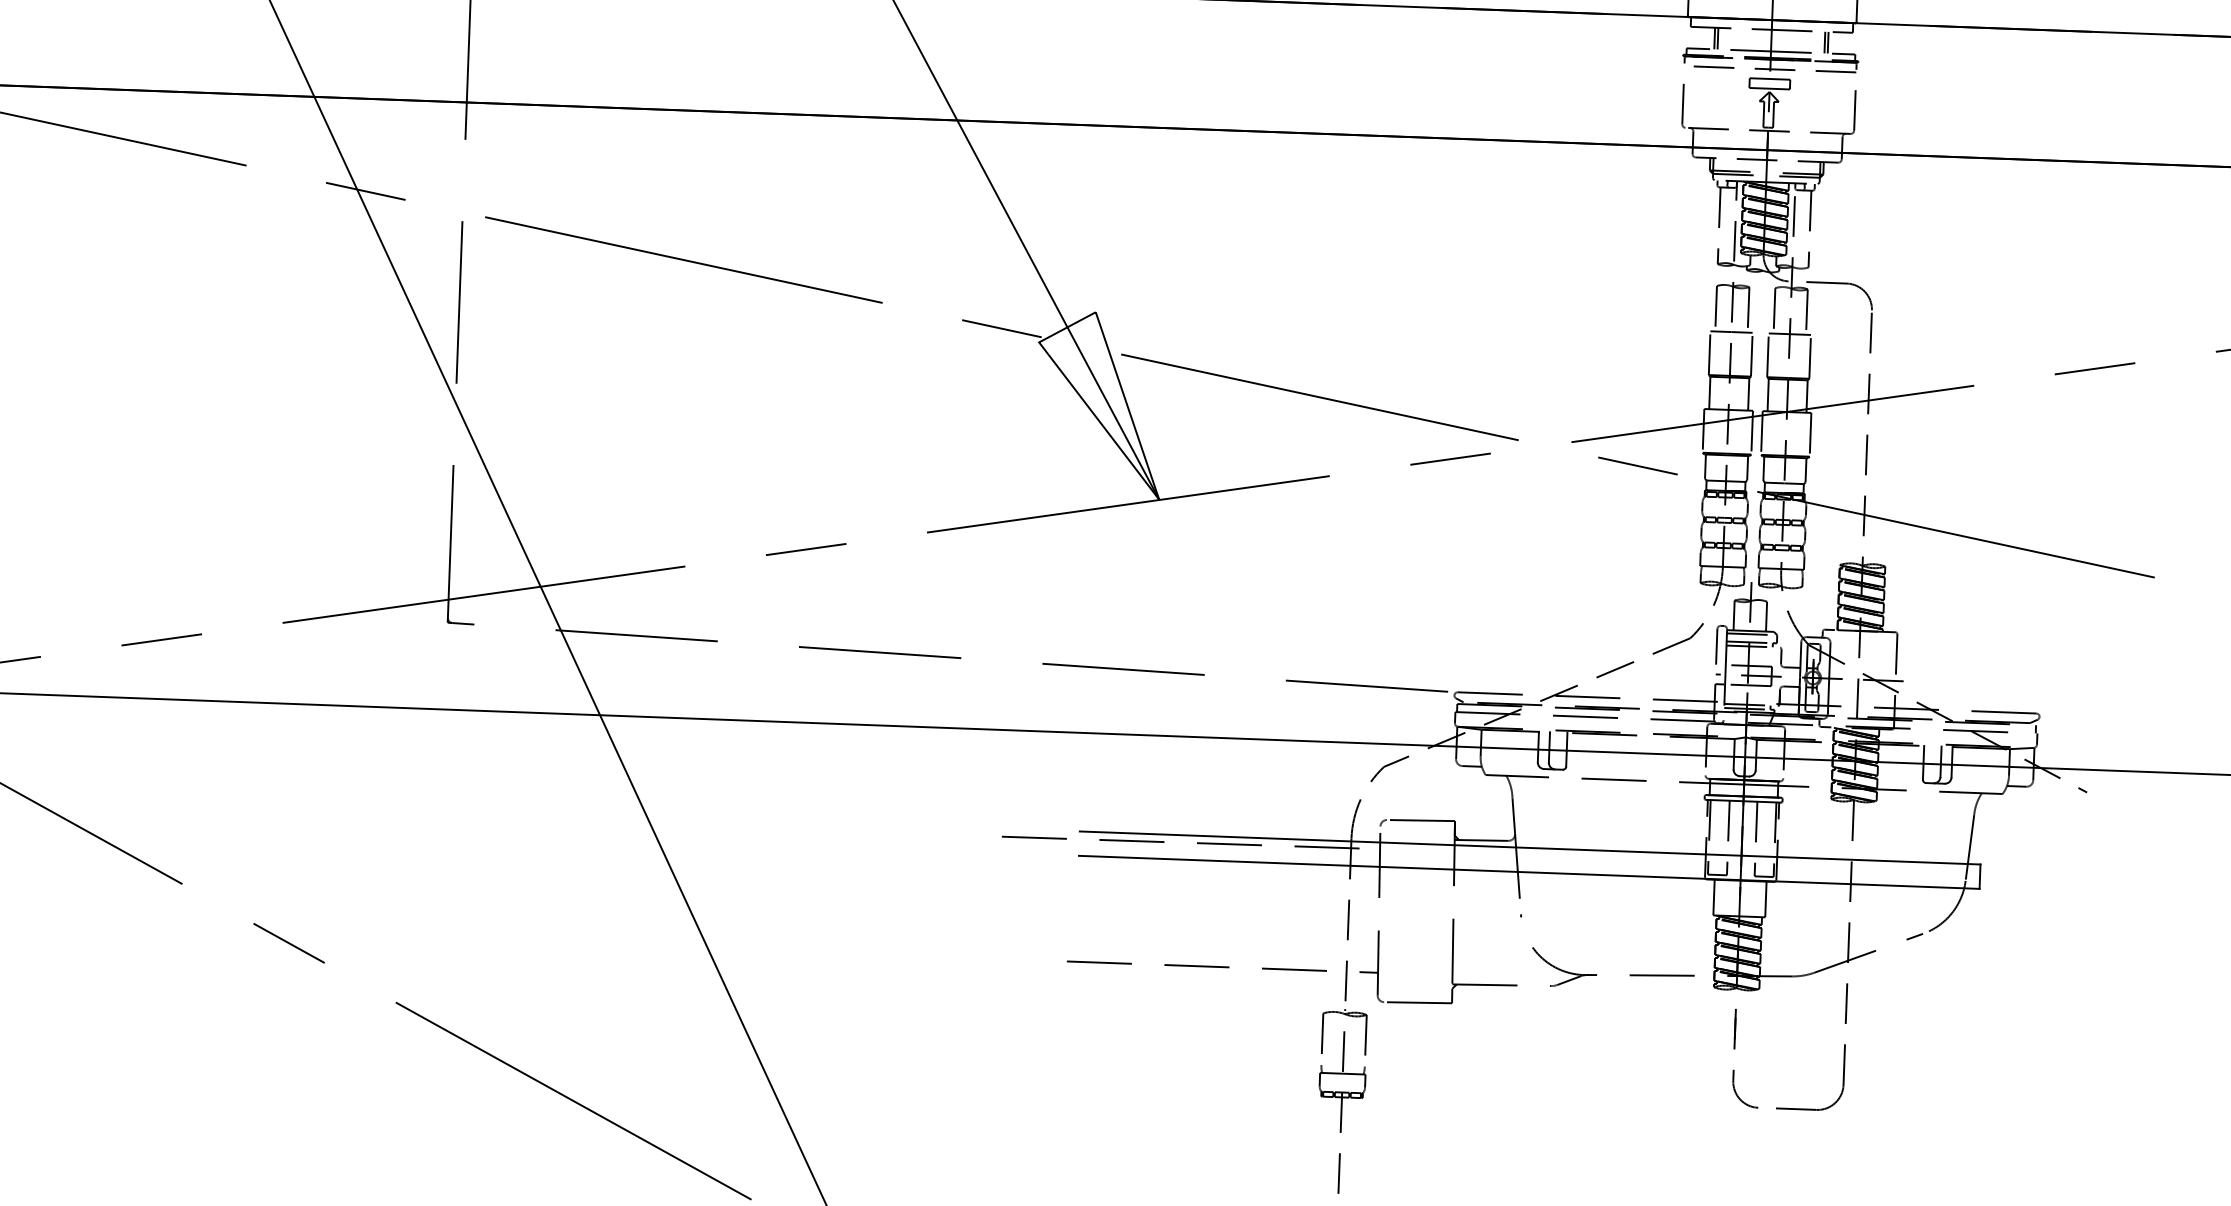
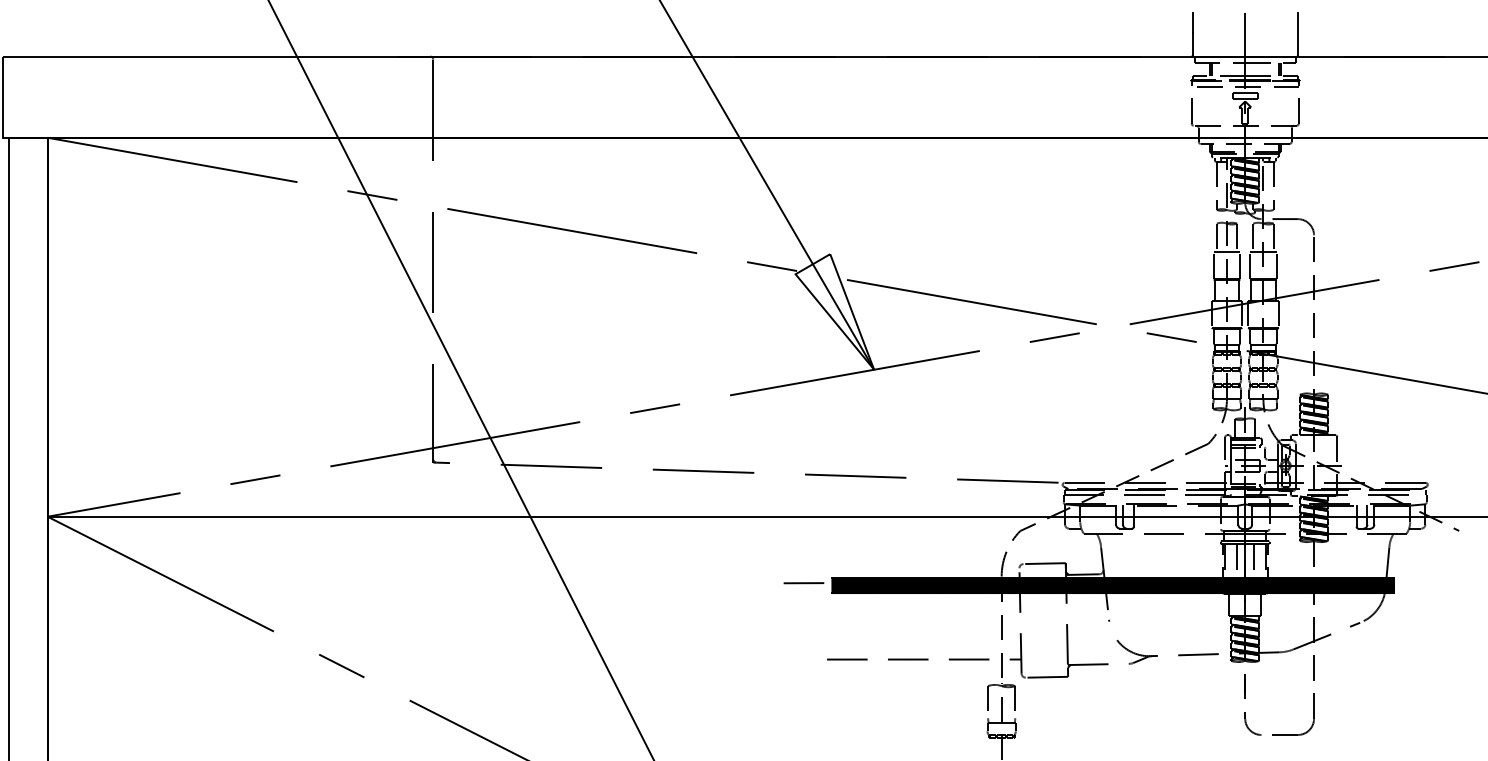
hatch: (1530, 859) -> (1113, 585), added

